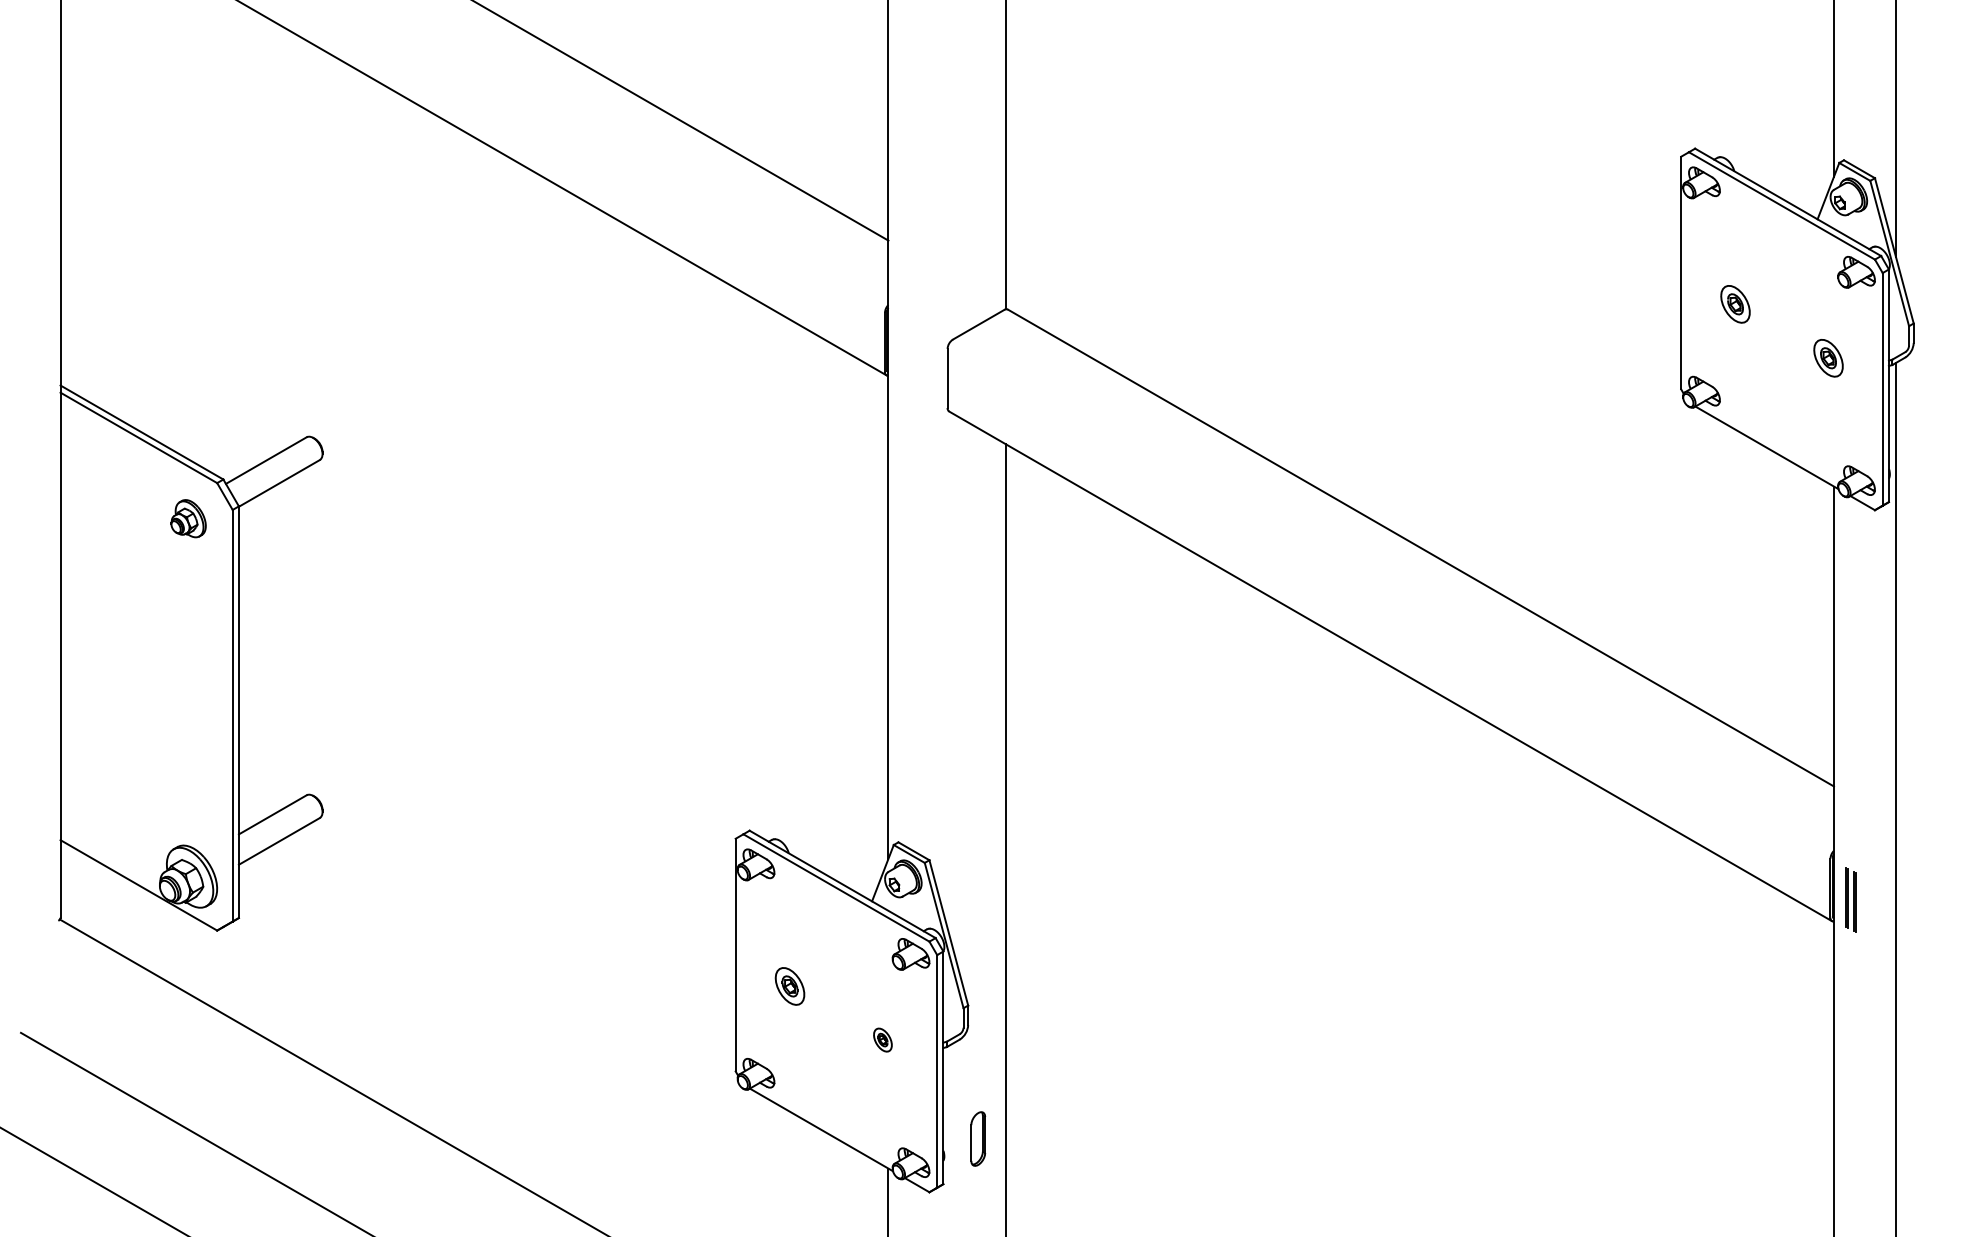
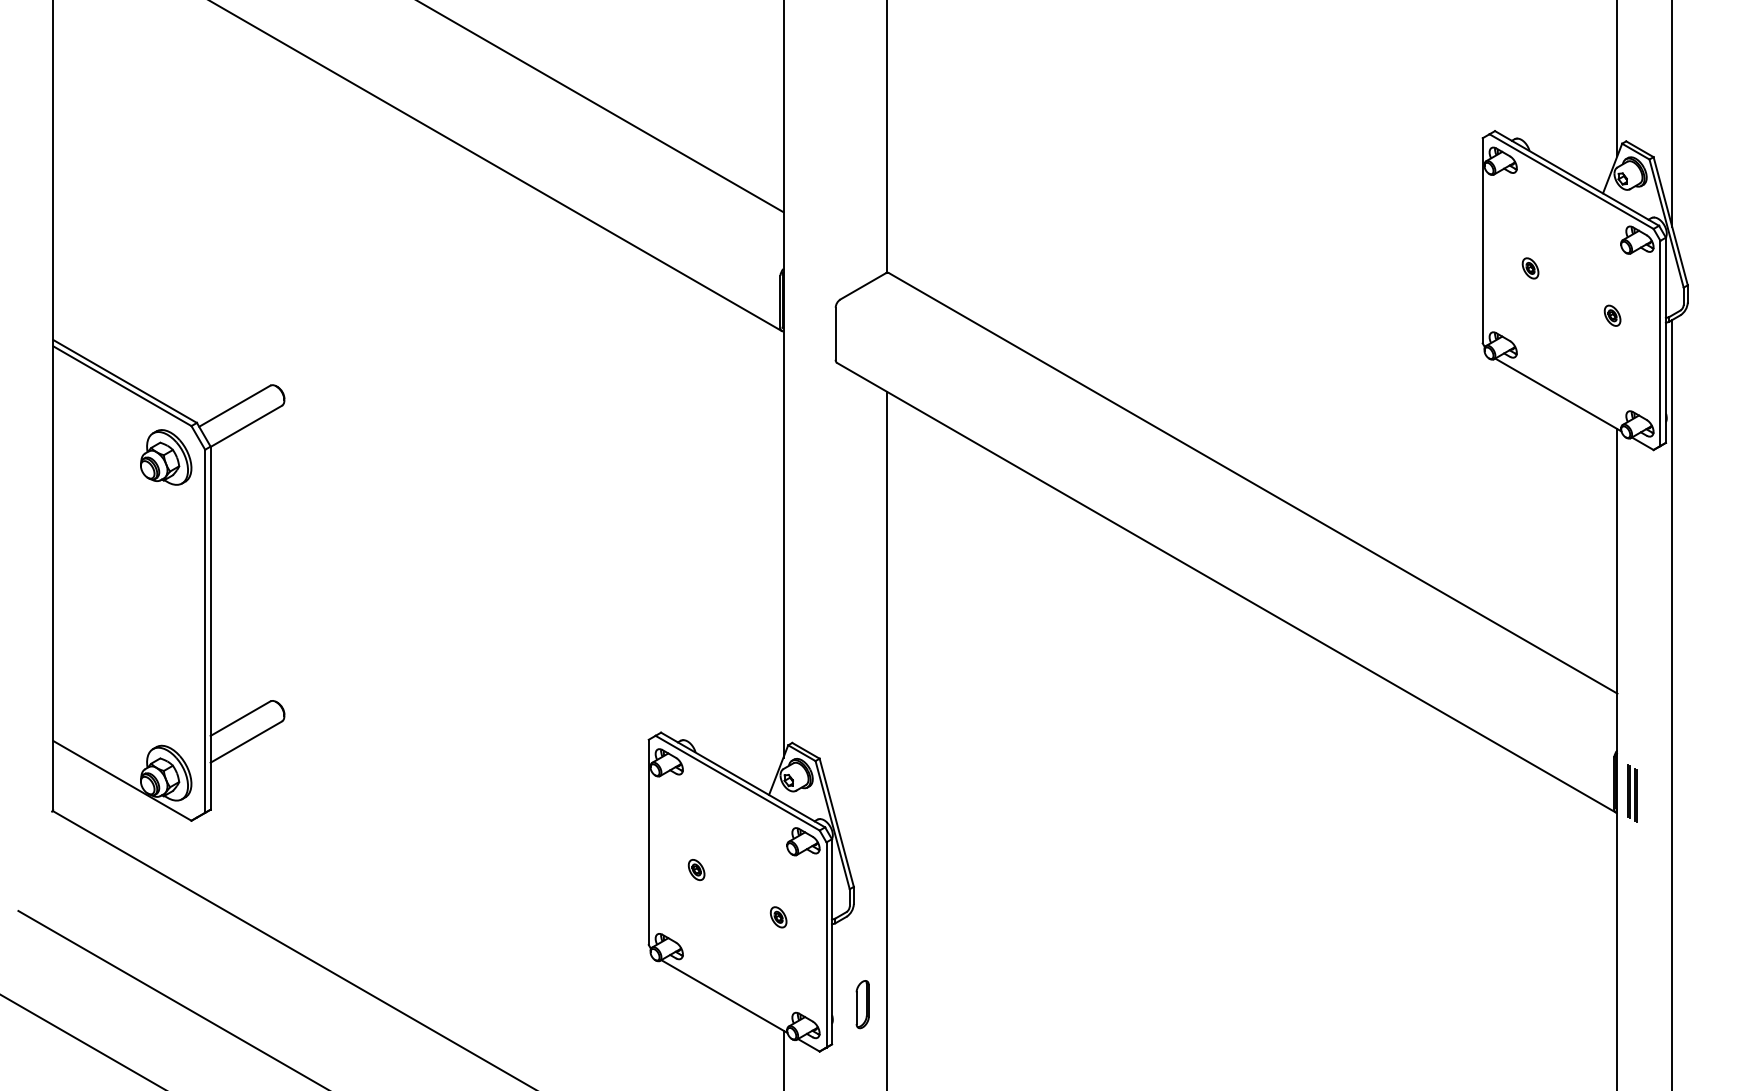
part: (1735, 304) -> (1530, 268), size x0.62
part: (1828, 357) -> (1612, 315), size x0.62
part: (188, 518) -> (166, 457), size x1.67
part: (789, 985) -> (696, 869), size x0.62

